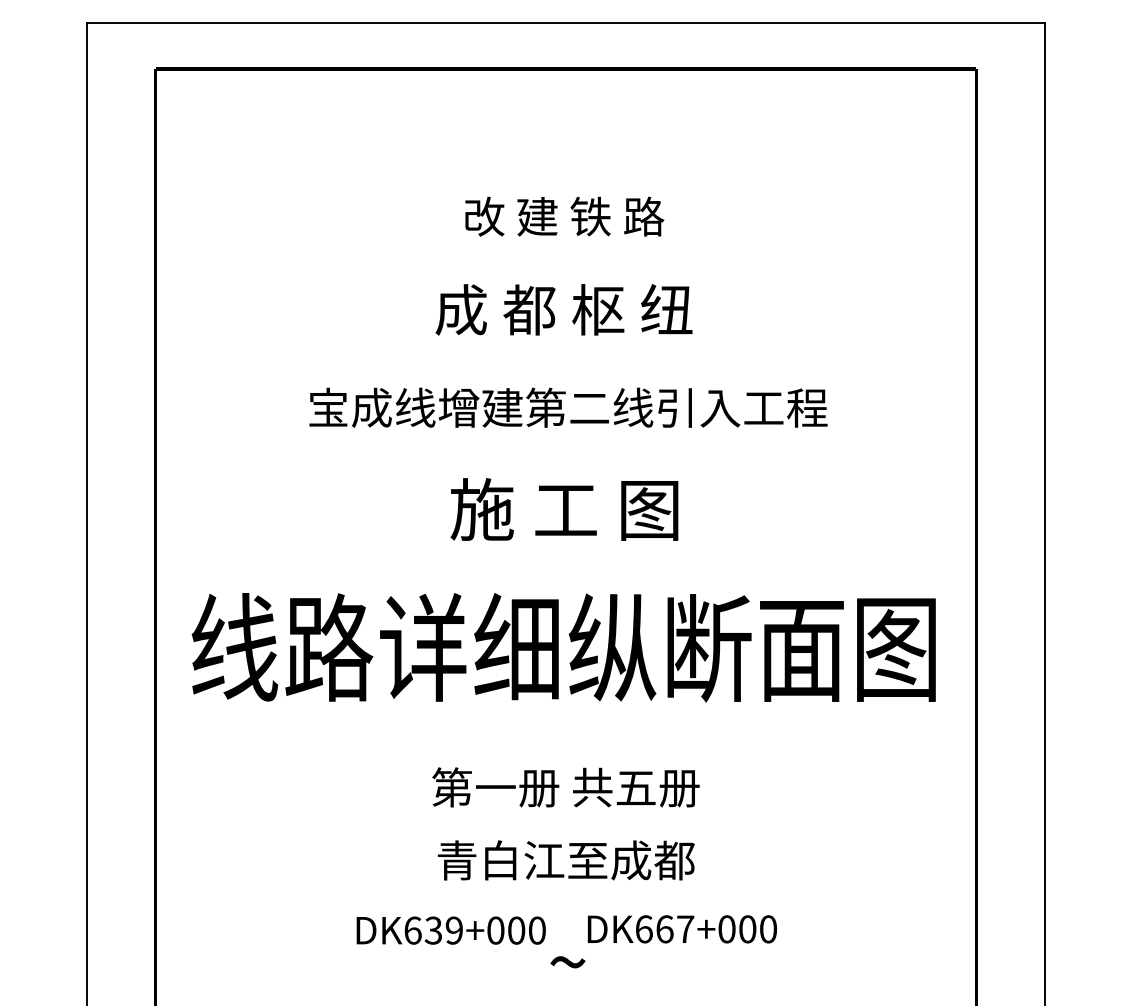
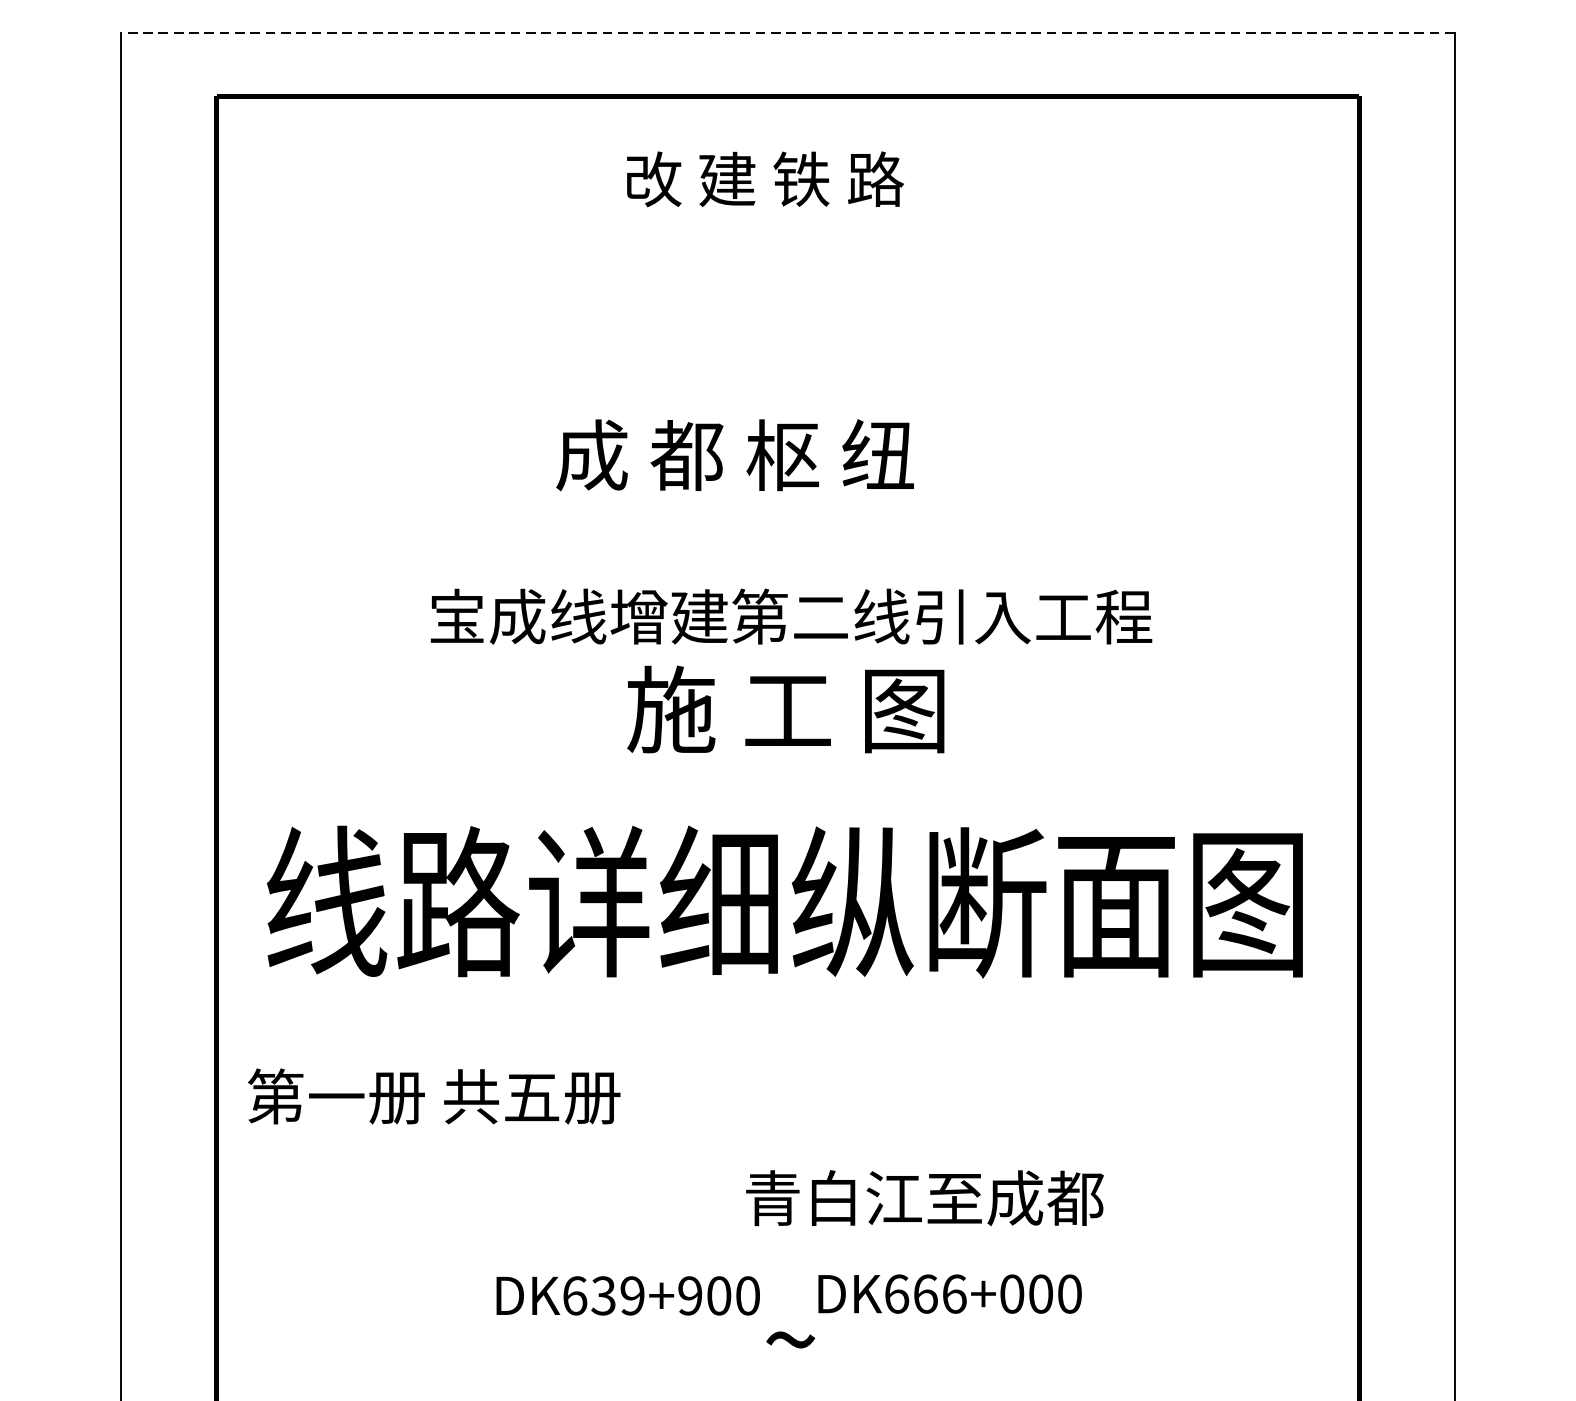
line: (566, 23) -> (788, 32), solid -> dashed
text: (564, 216) -> (765, 179), moved
text: (563, 309) -> (734, 454), moved
text: (568, 407) -> (791, 616), moved
text: (565, 787) -> (433, 1096), moved
text: (566, 860) -> (925, 1198), moved
text: (685, 929) -> (954, 1294), DK667+000 -> DK666+000
text: (495, 930) -> (689, 1295), DK639+000 -> DK639+900

